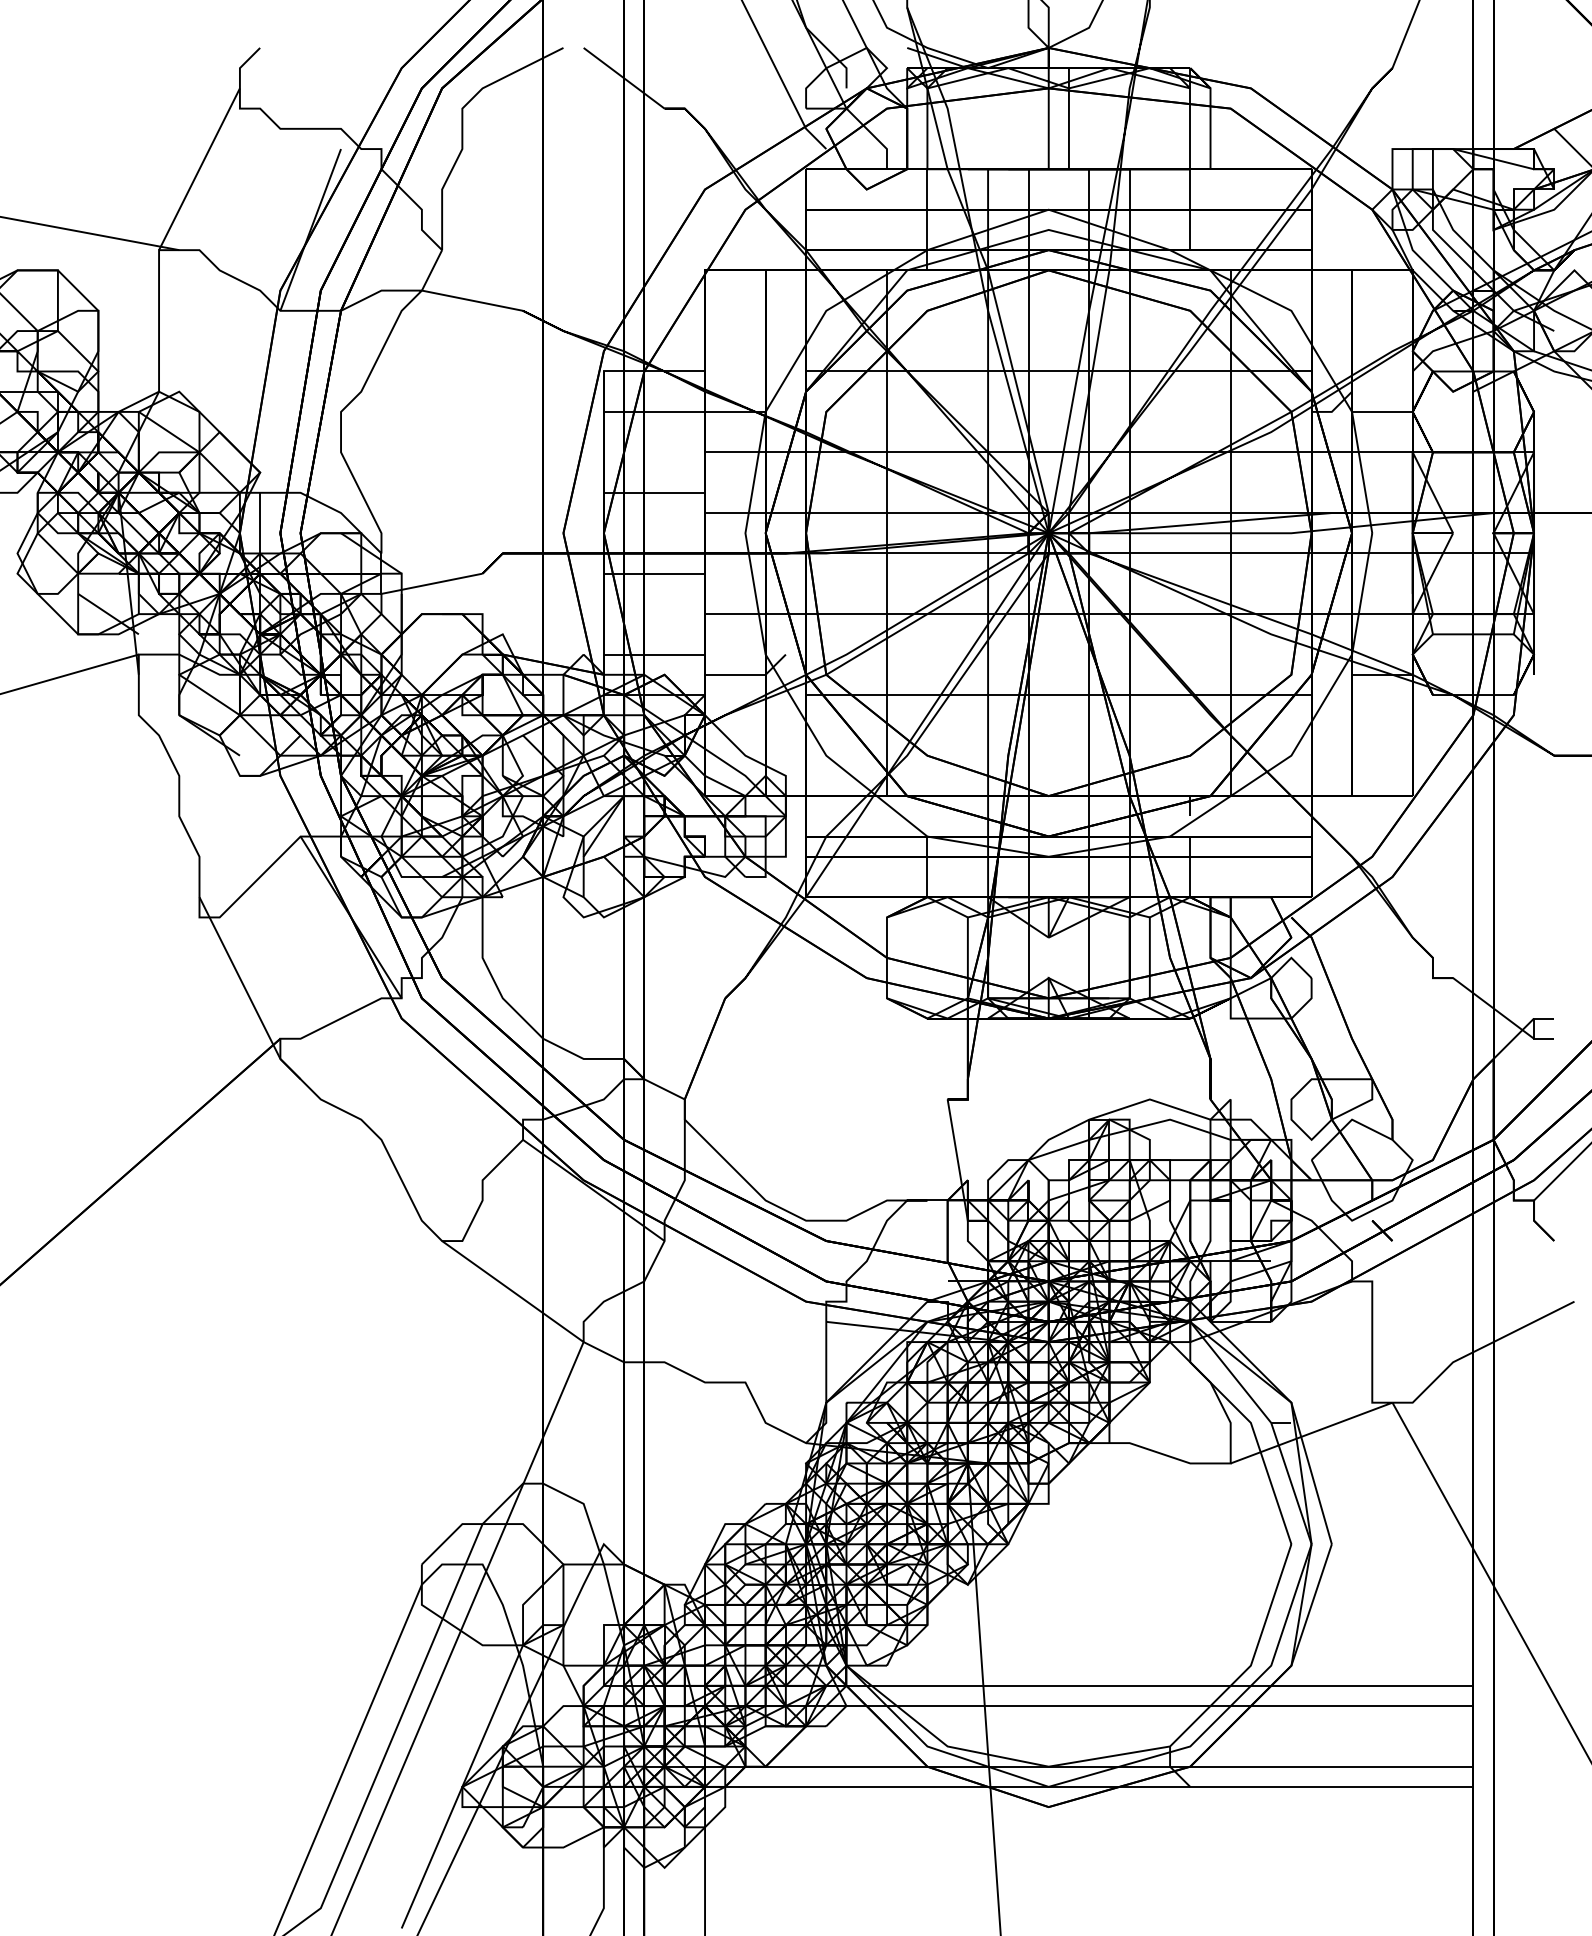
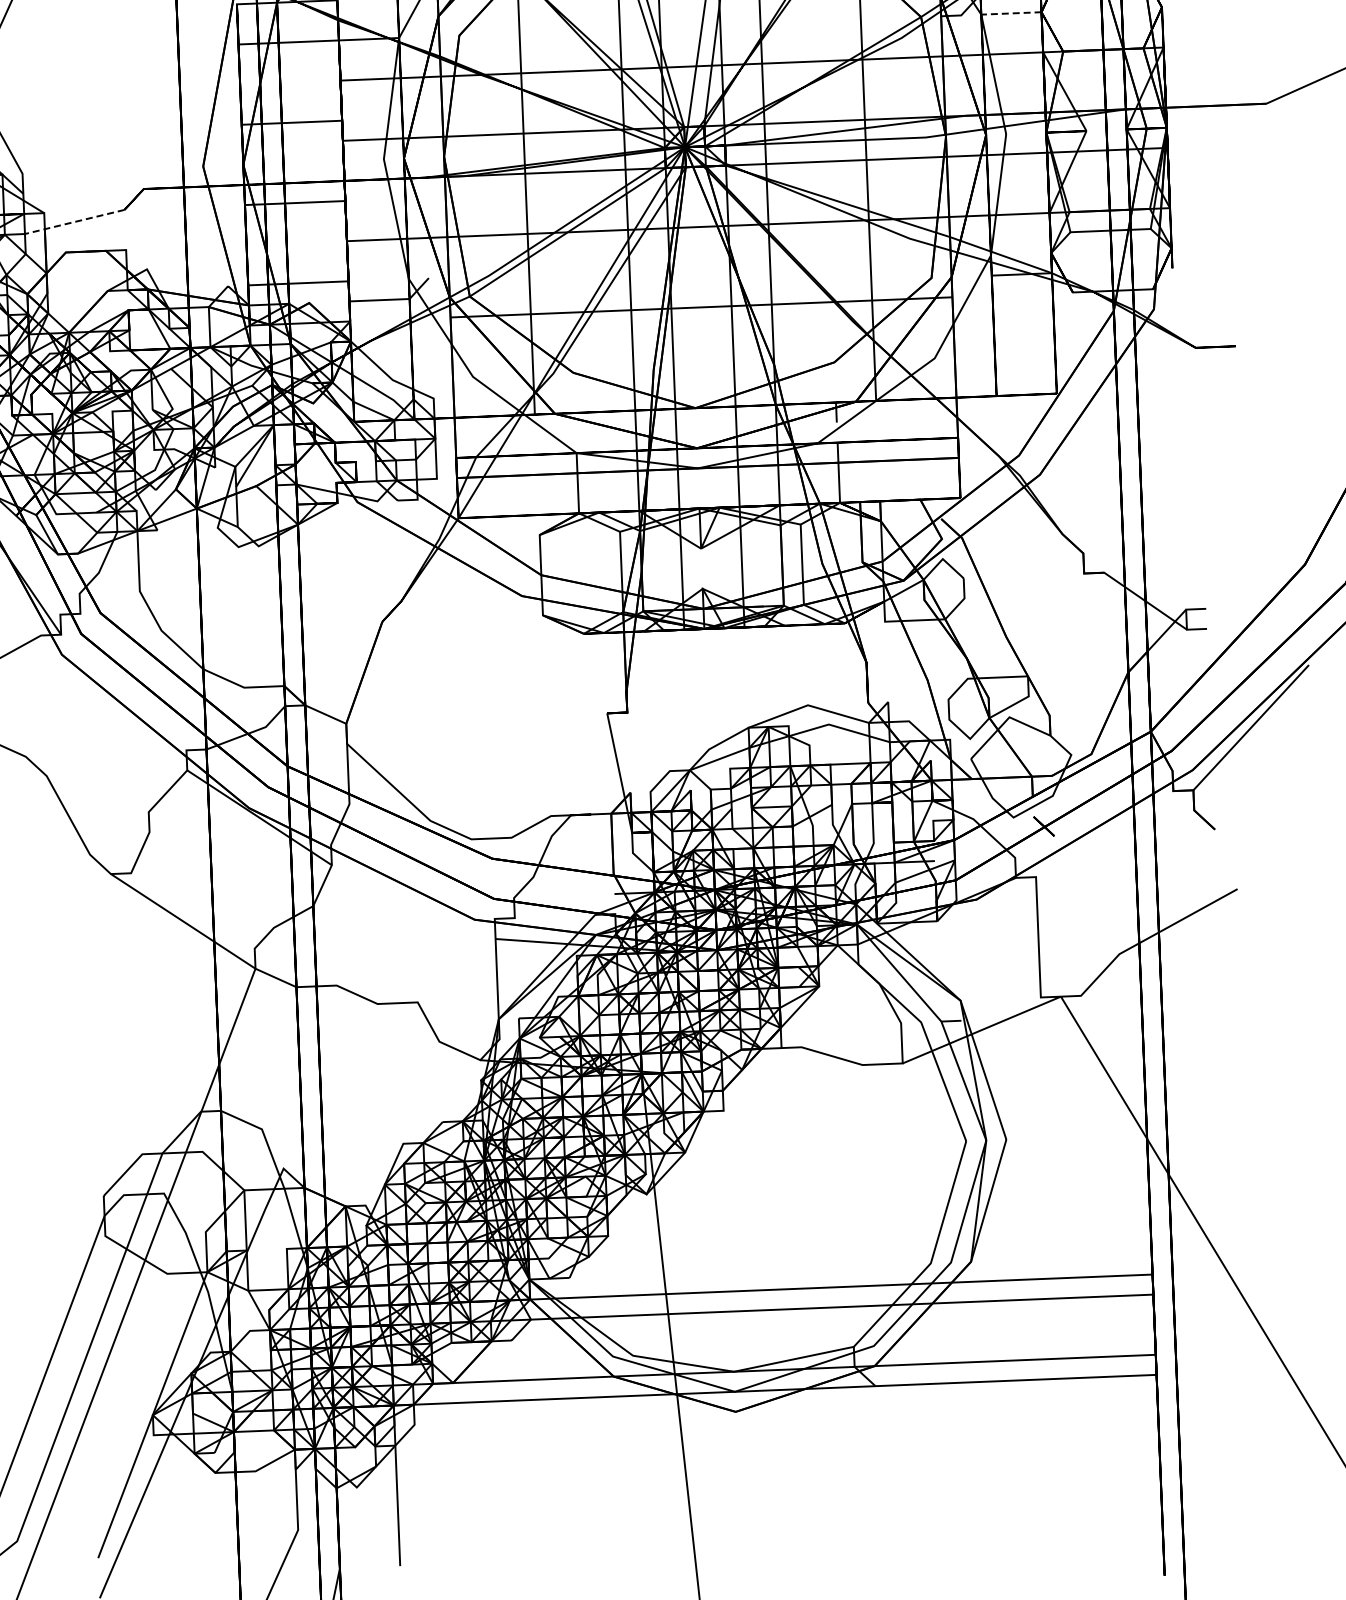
line: (1381, 411) -> (1010, 13), solid -> dashed
line: (432, 583) -> (75, 221), solid -> dashed

